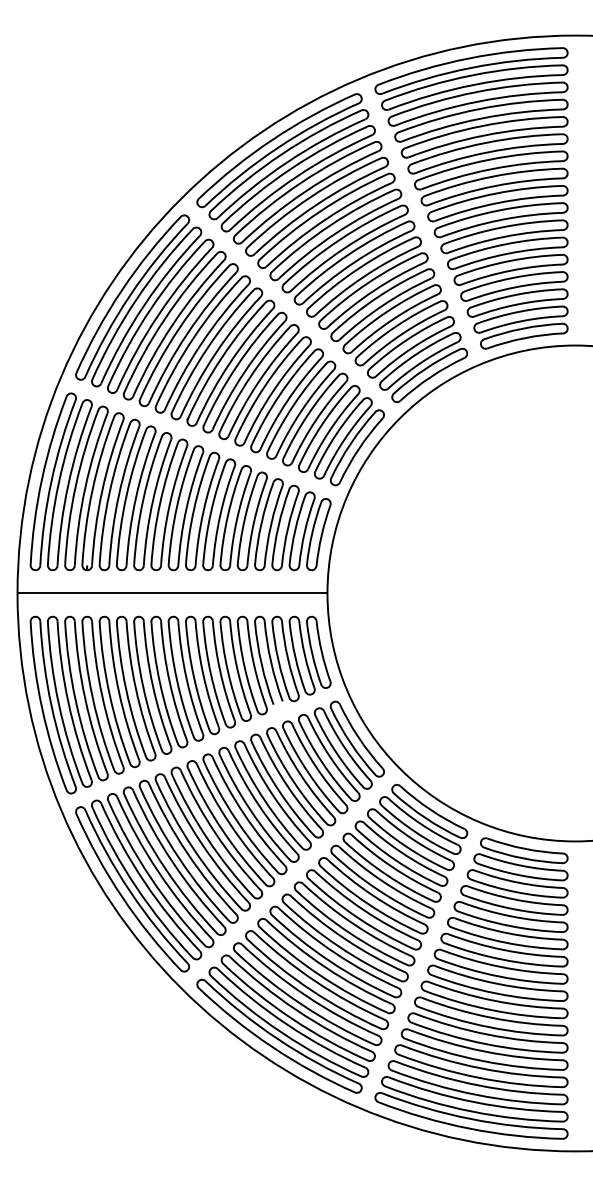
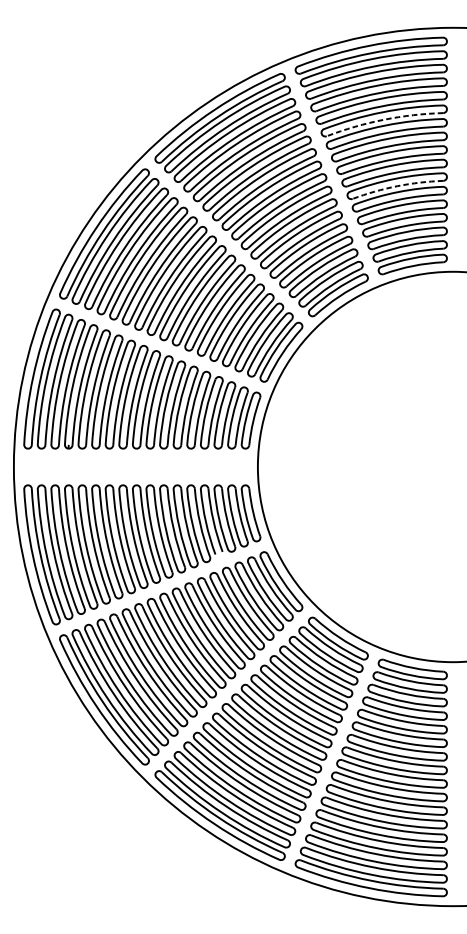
line: (487, 152) -> (383, 119), solid -> dashed
line: (504, 236) -> (397, 185), solid -> dashed
line: (172, 593) -> (135, 467), removed

